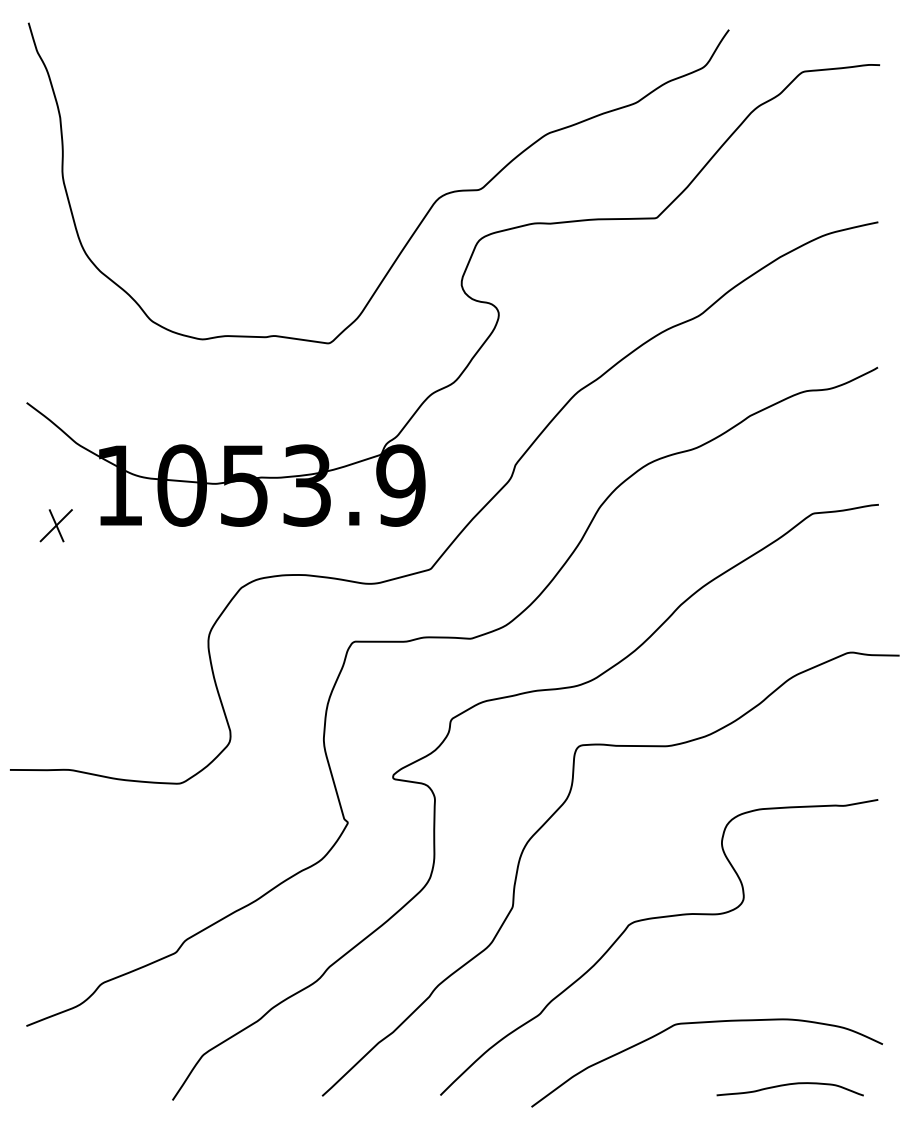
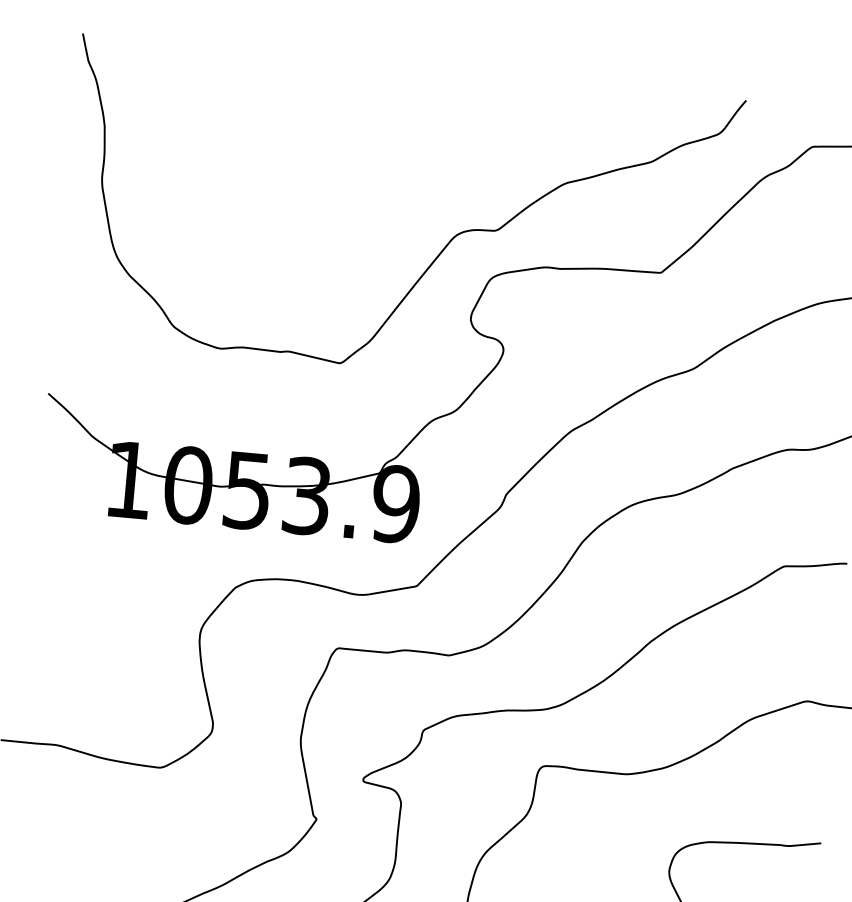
part: (55, 525) -> (65, 512), removed

